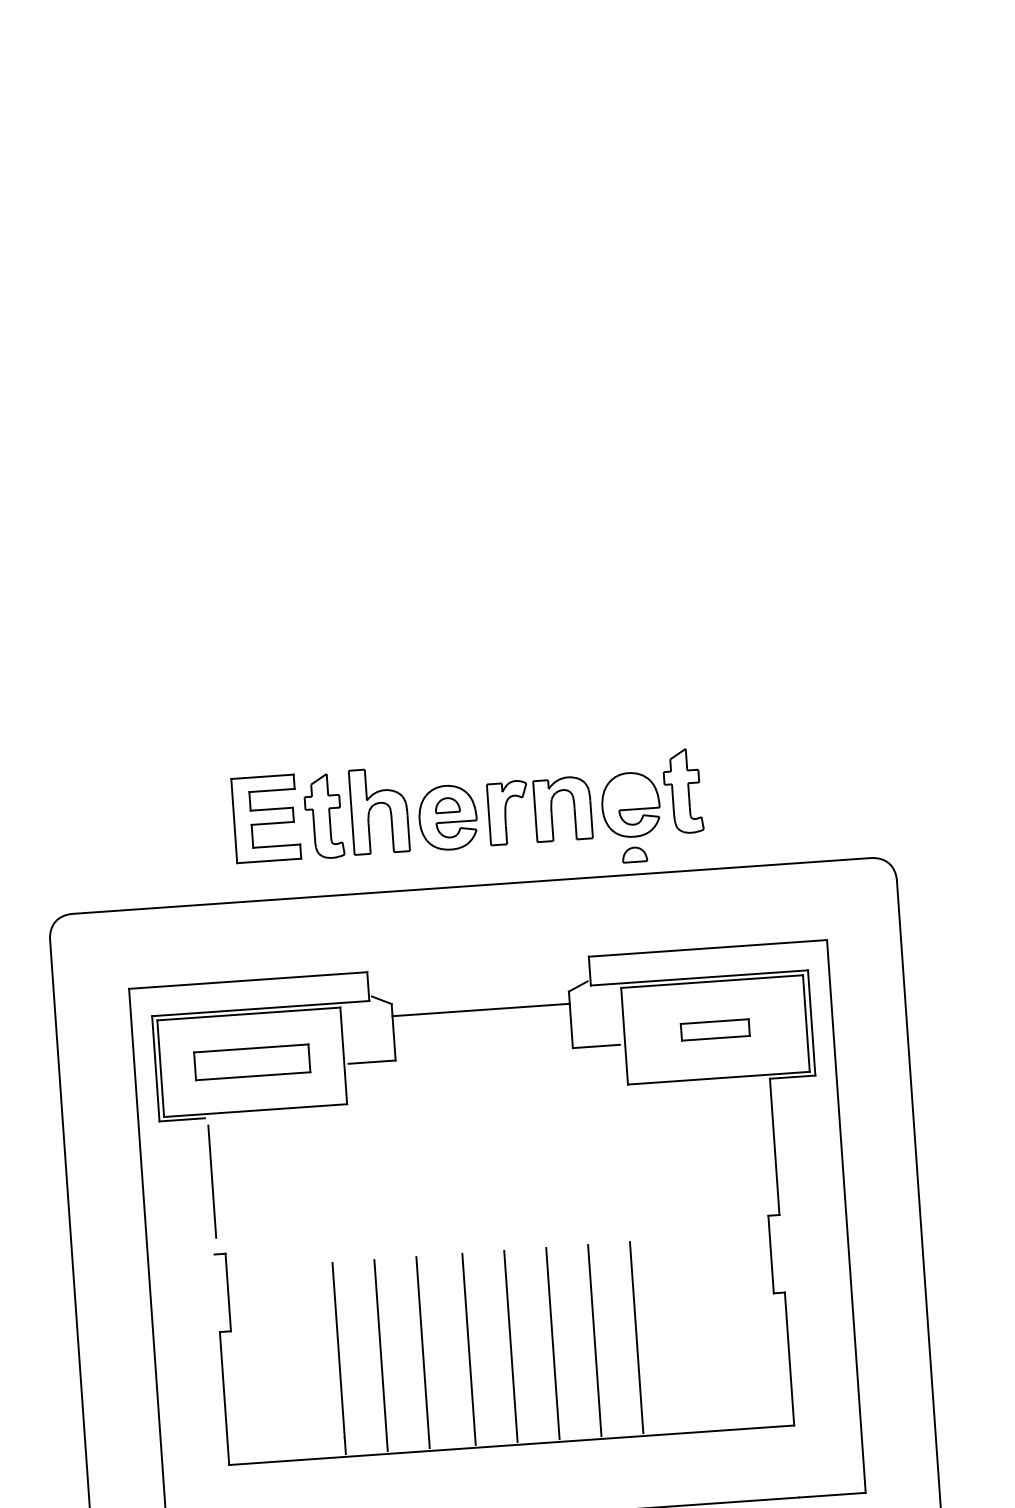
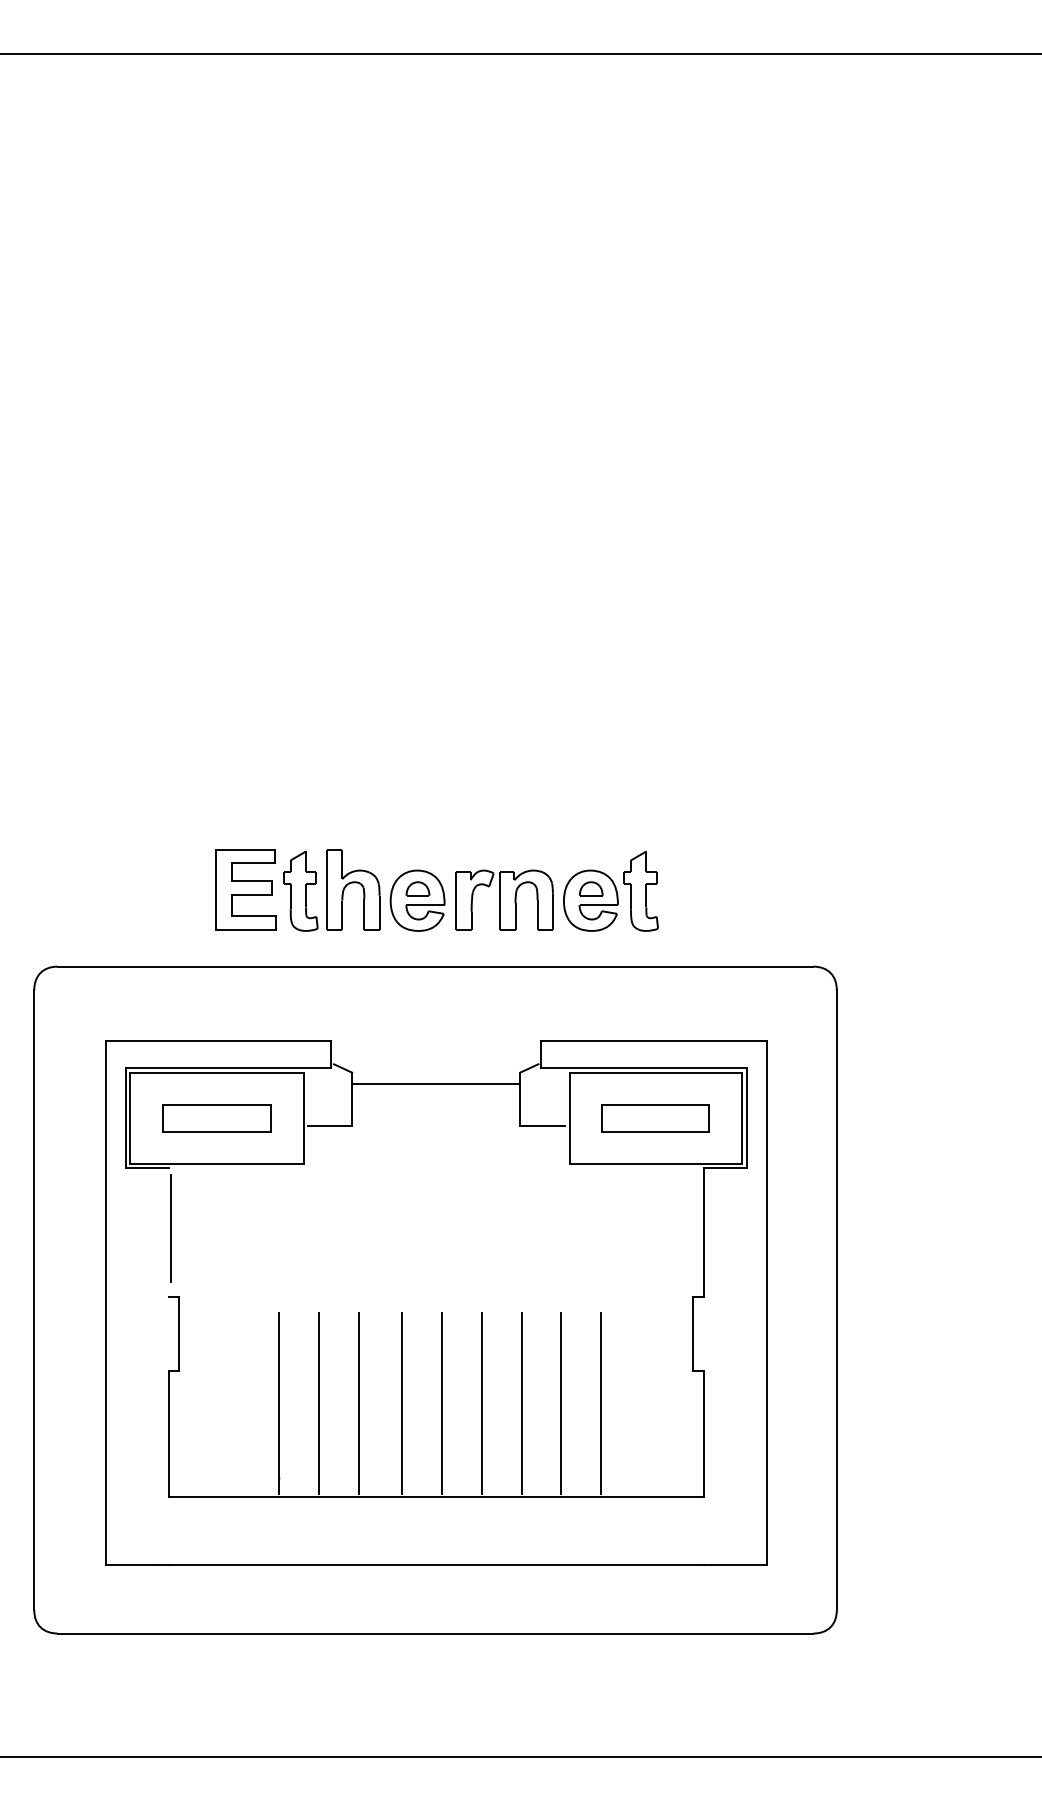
part: (634, 854) -> (591, 888), moved
part: (715, 1029) -> (655, 1118), size x1.67
line: (679, 1334) -> (601, 1403), added

